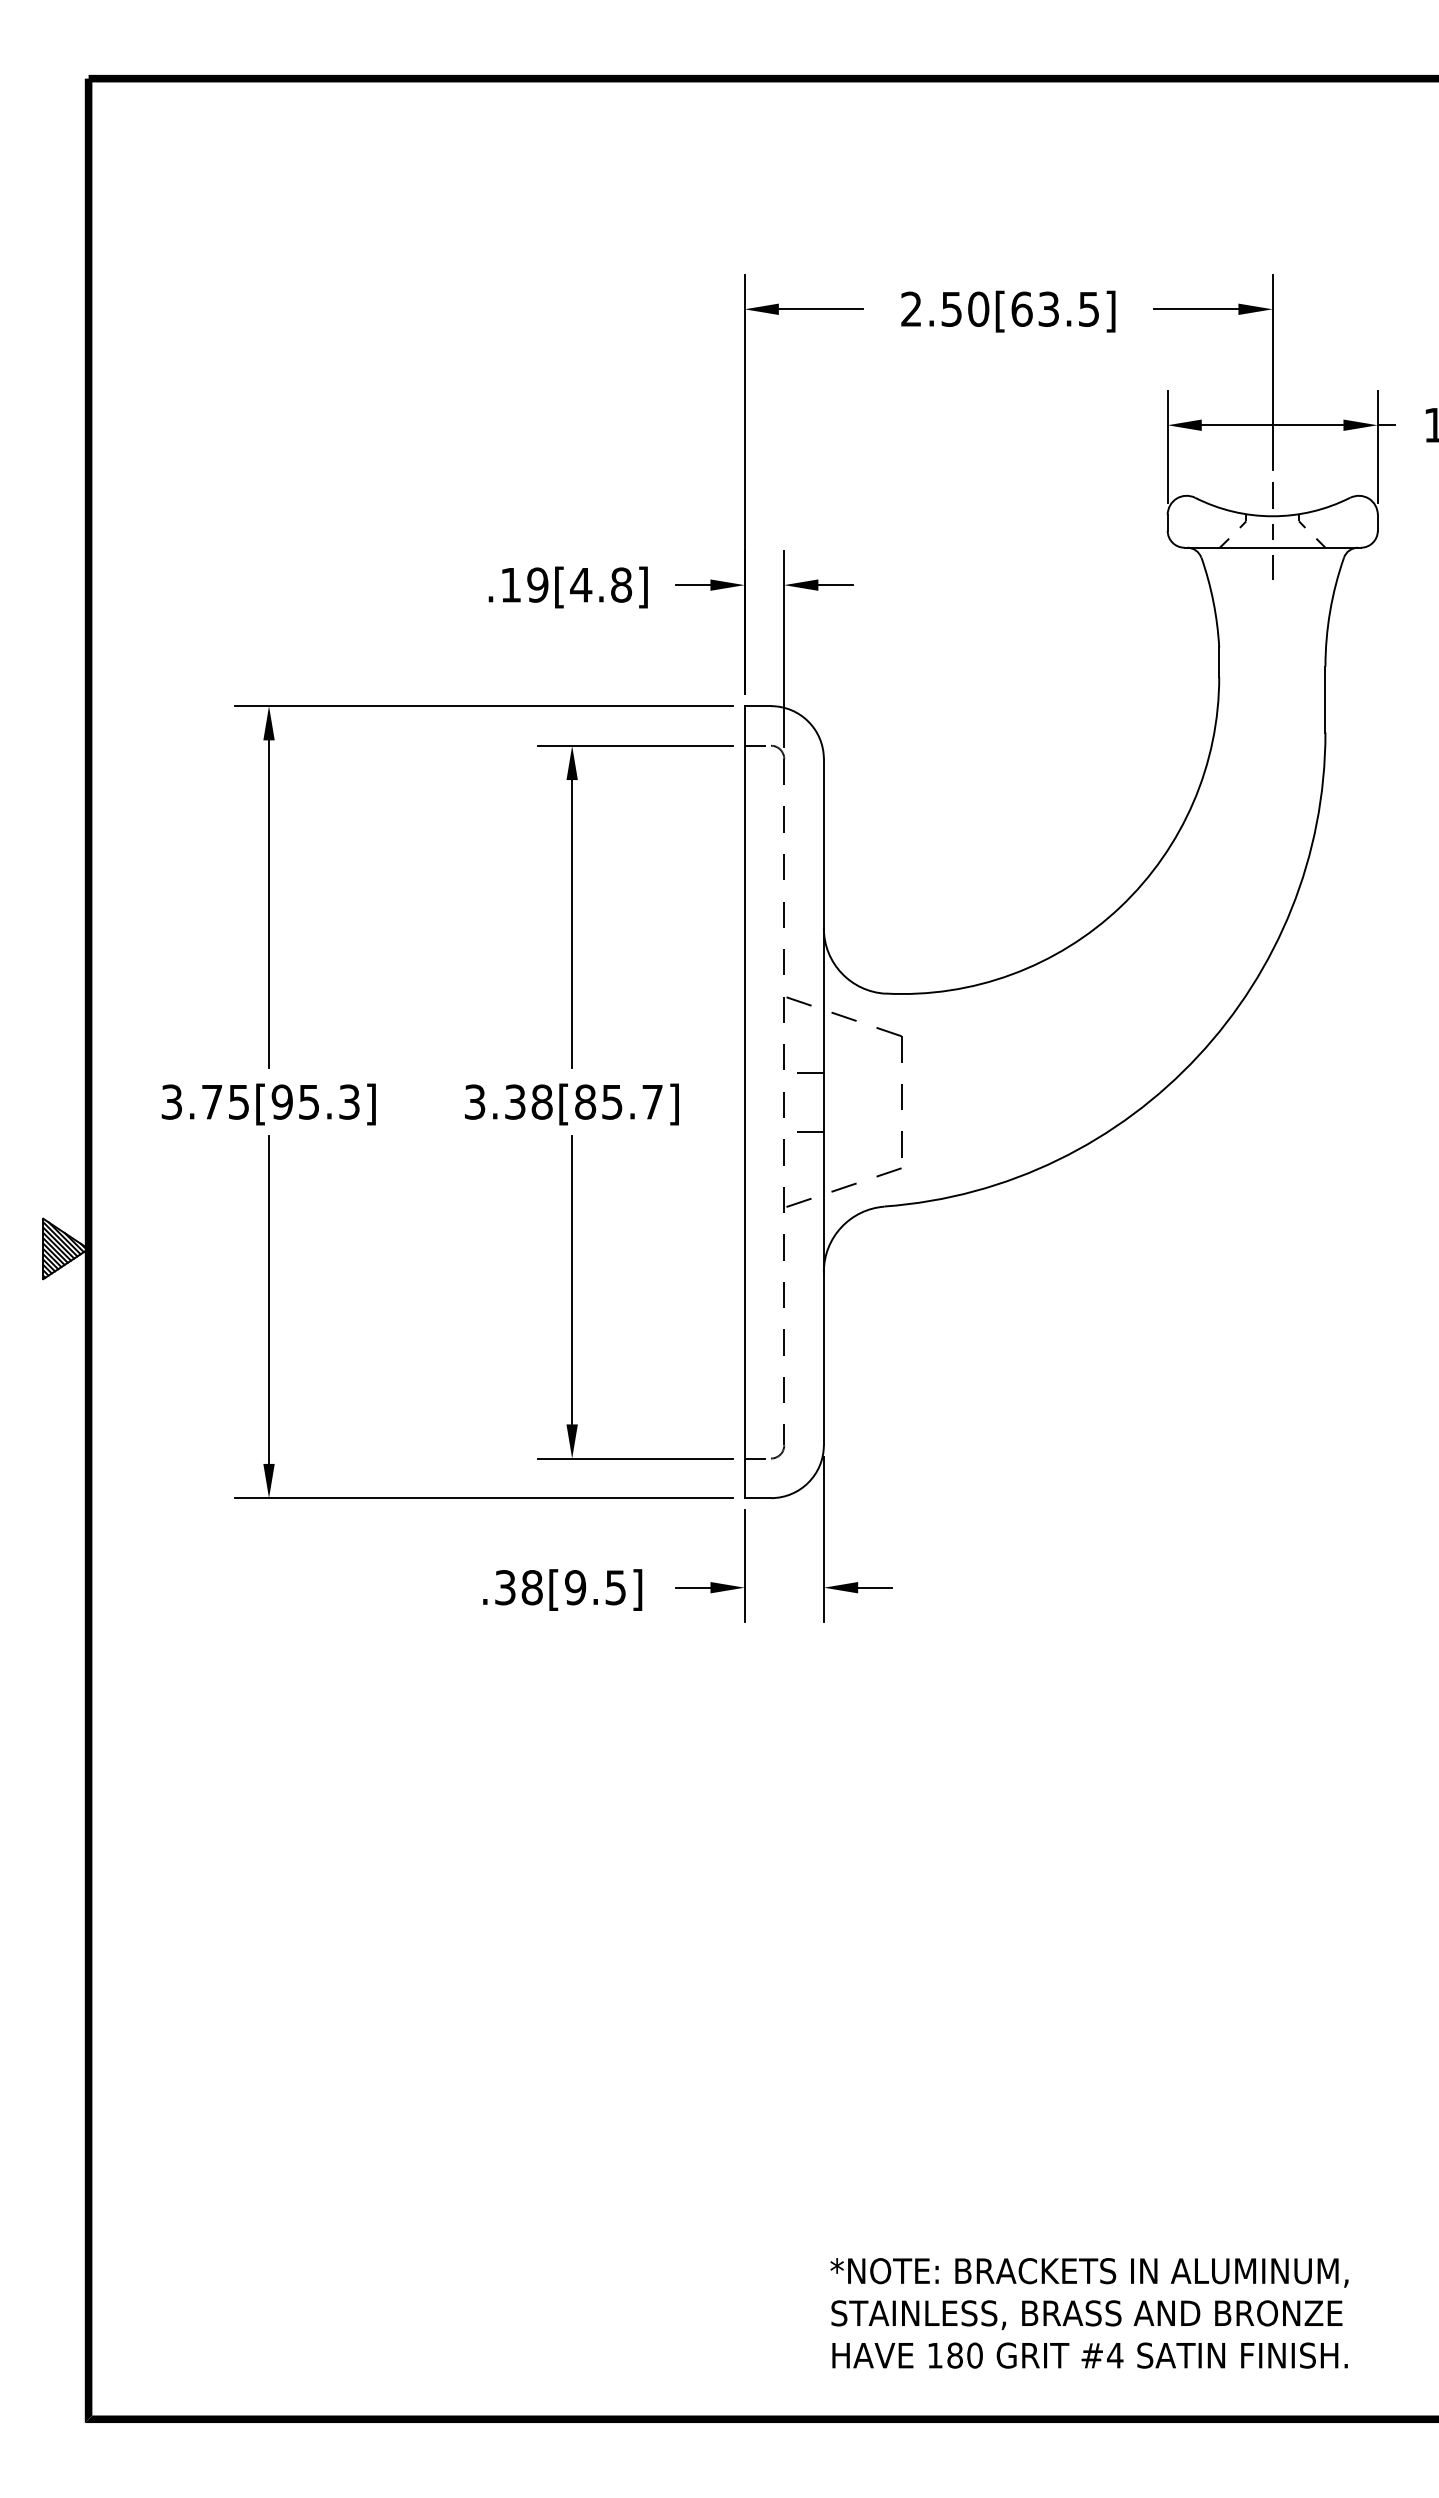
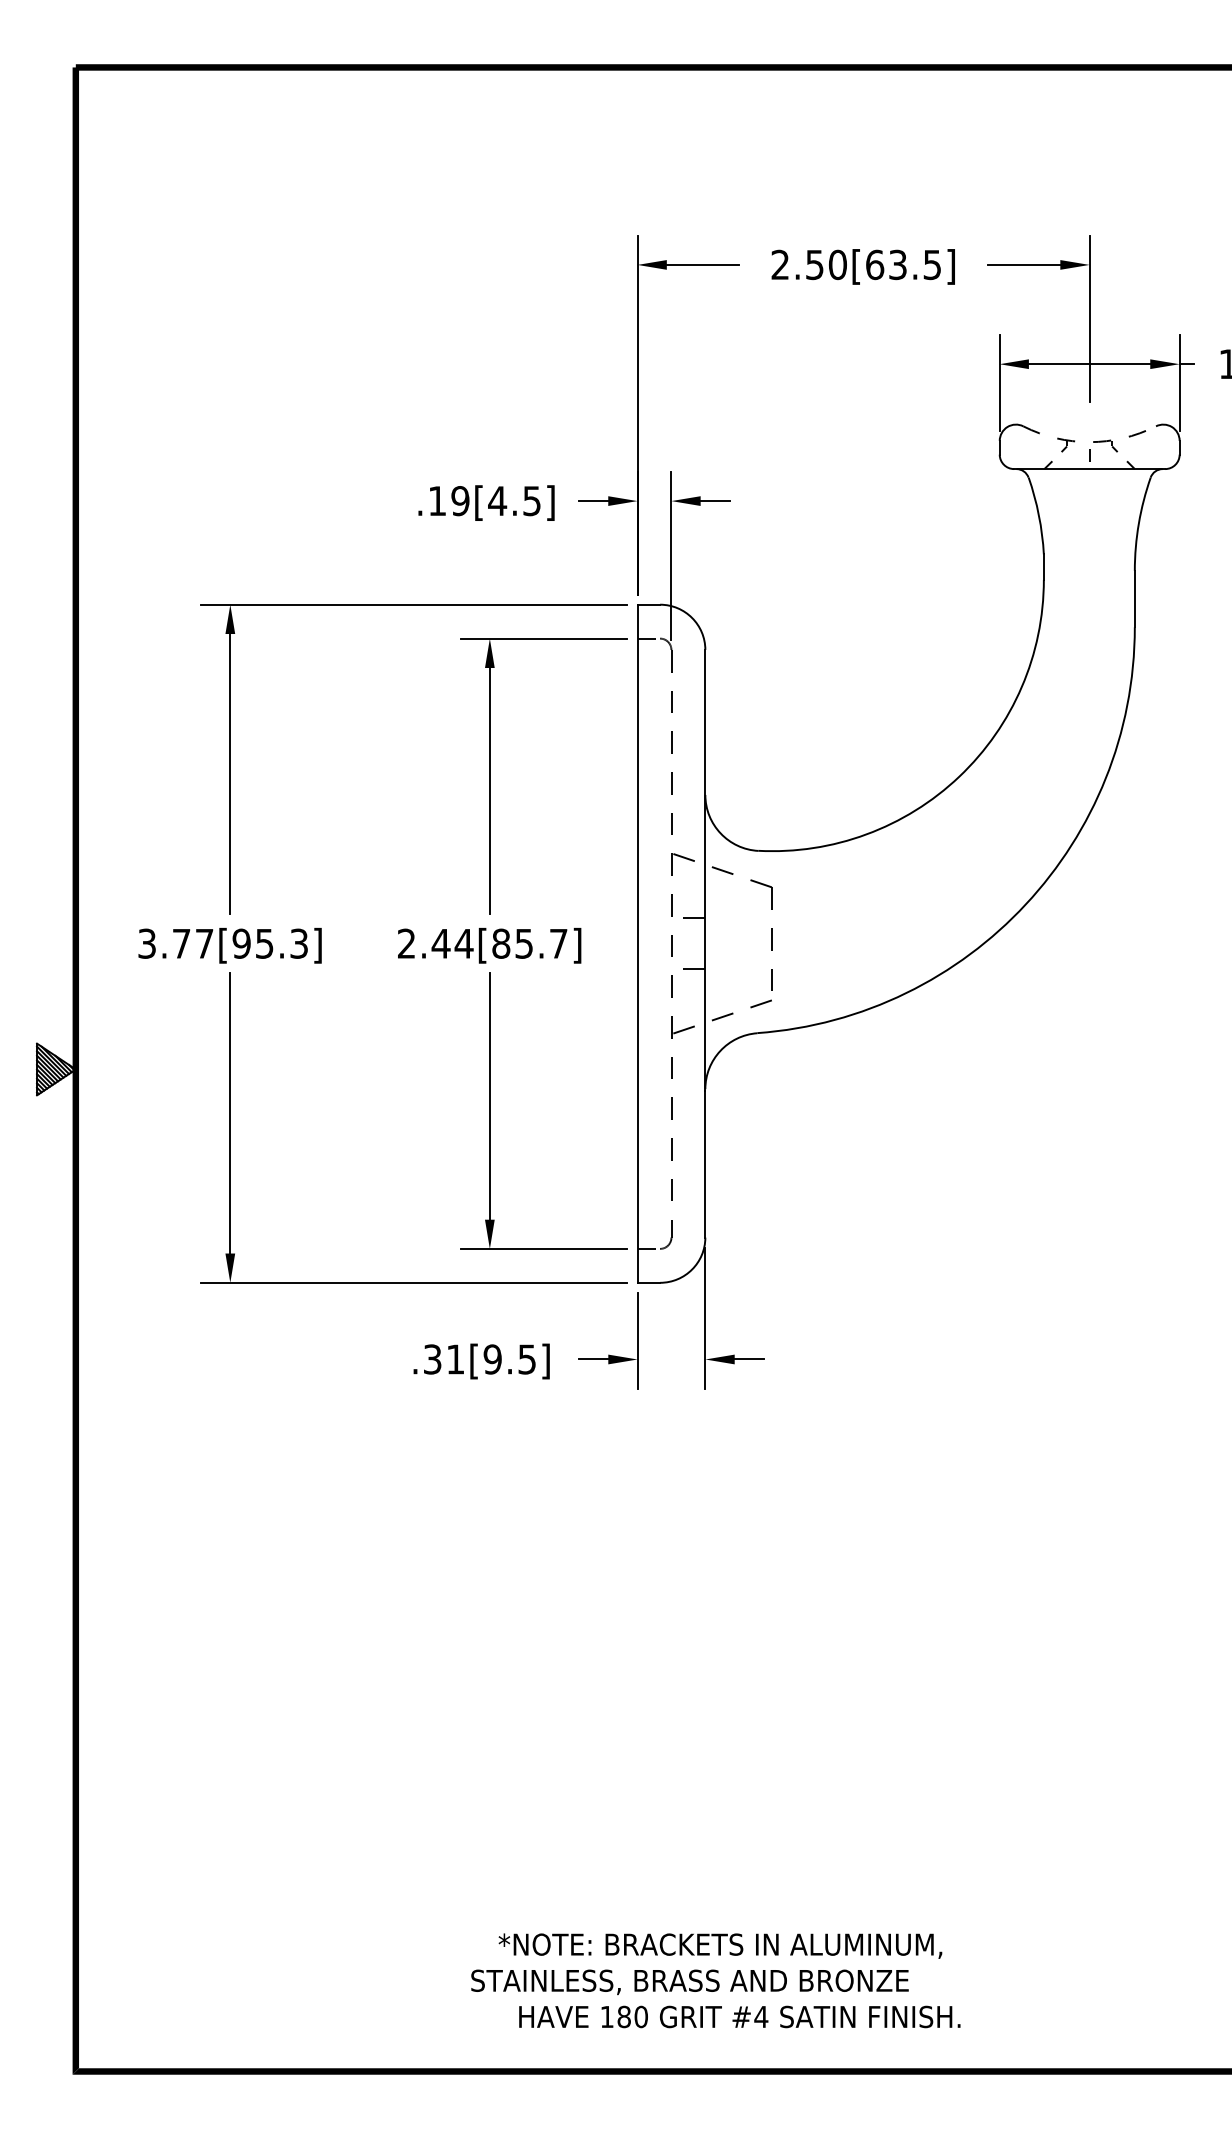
line: (1272, 494) -> (1089, 423), removed
arc: (1272, 516) -> (1089, 442), solid -> dashed
line: (1272, 567) -> (1089, 485), removed
text: (621, 584) -> (532, 500), .19[4.8] -> .19[4.5]
text: (508, 1101) -> (435, 943), 3.38[85.7] -> 2.44[85.7]
text: (238, 1102) -> (204, 944), 3.75[95.3] -> 3.77[95.3]
text: (531, 1587) -> (455, 1359), .38[9.5] -> .31[9.5]
text: (1089, 2272) -> (720, 1945), moved
text: (1086, 2314) -> (689, 1981), moved
text: (1089, 2355) -> (739, 2016), moved

